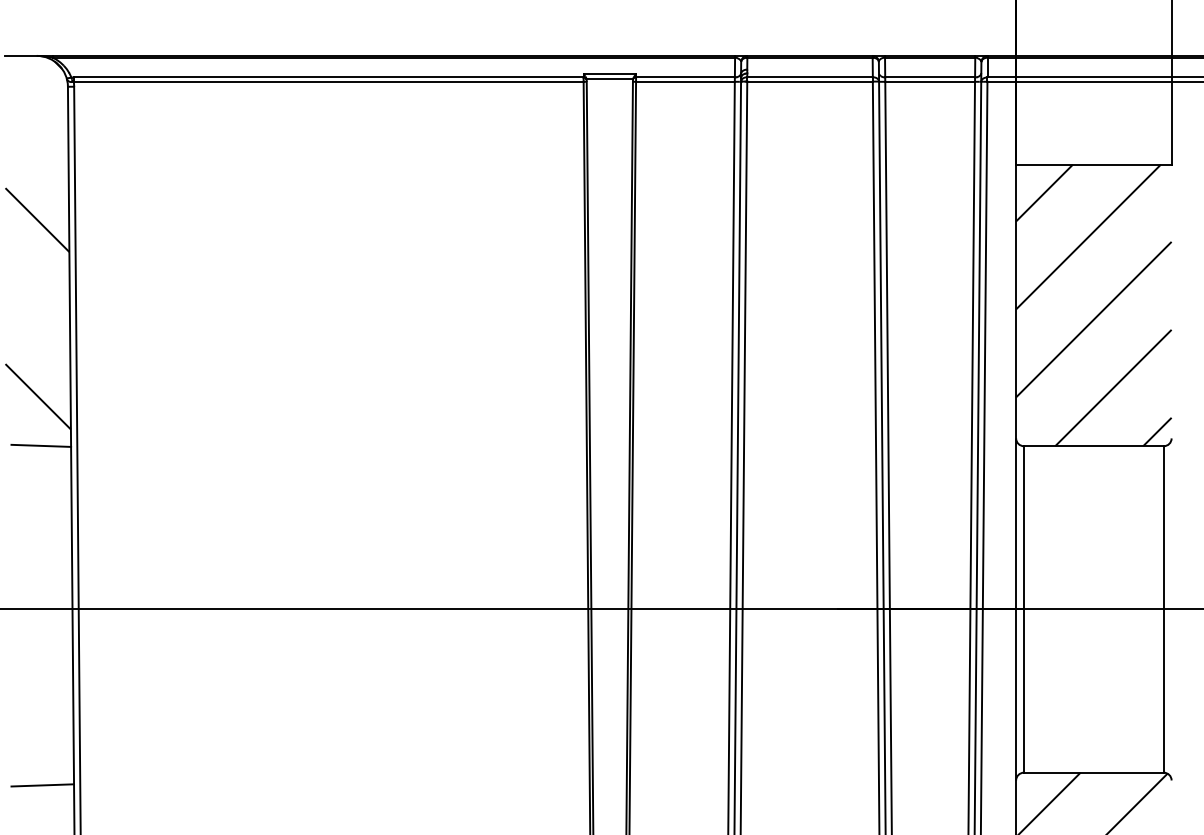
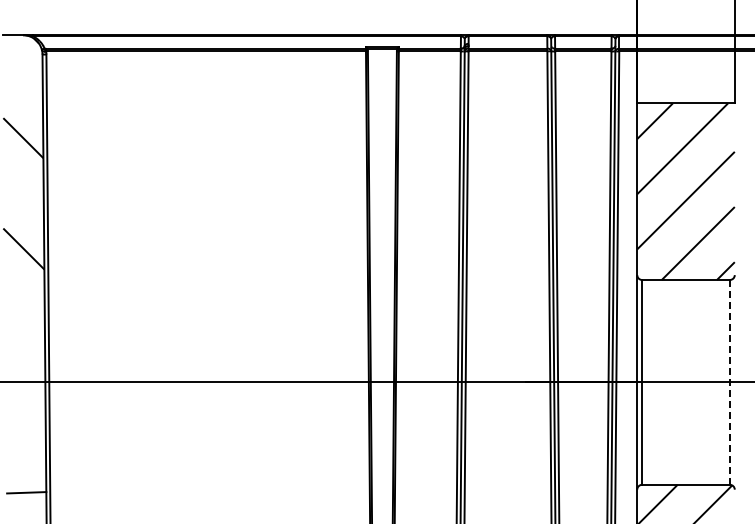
line: (40, 445) -> (25, 279), removed
line: (1163, 608) -> (729, 381), solid -> dashed

